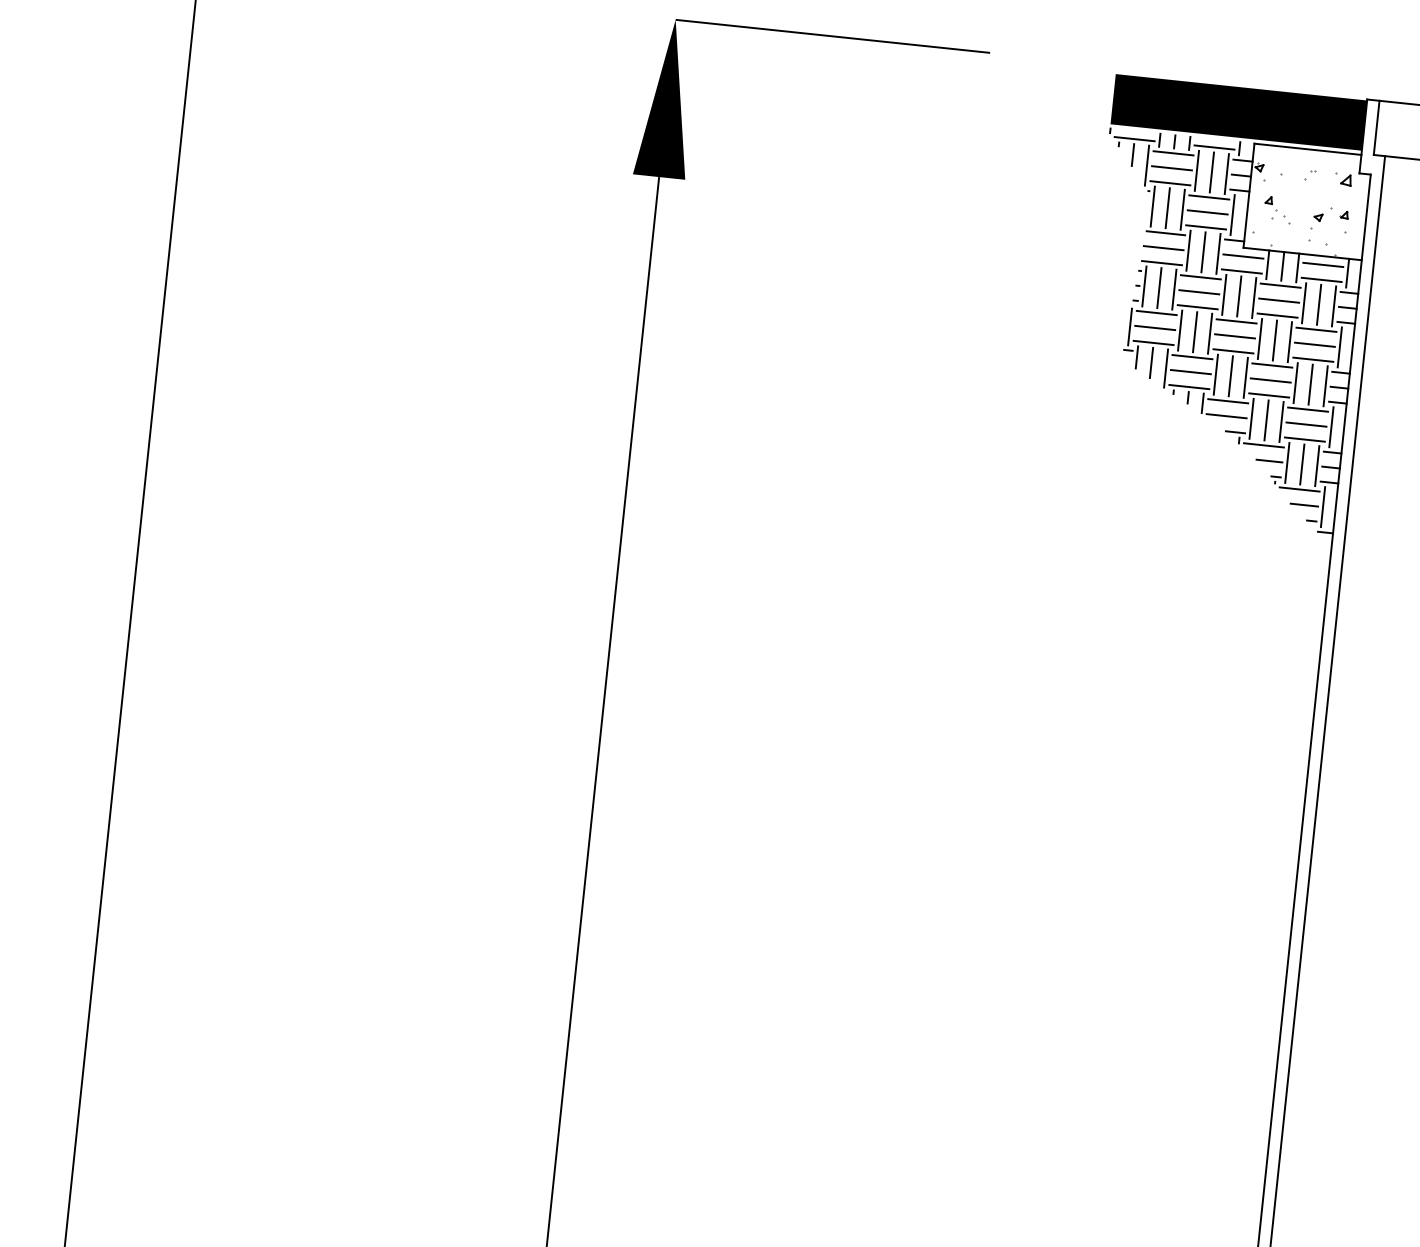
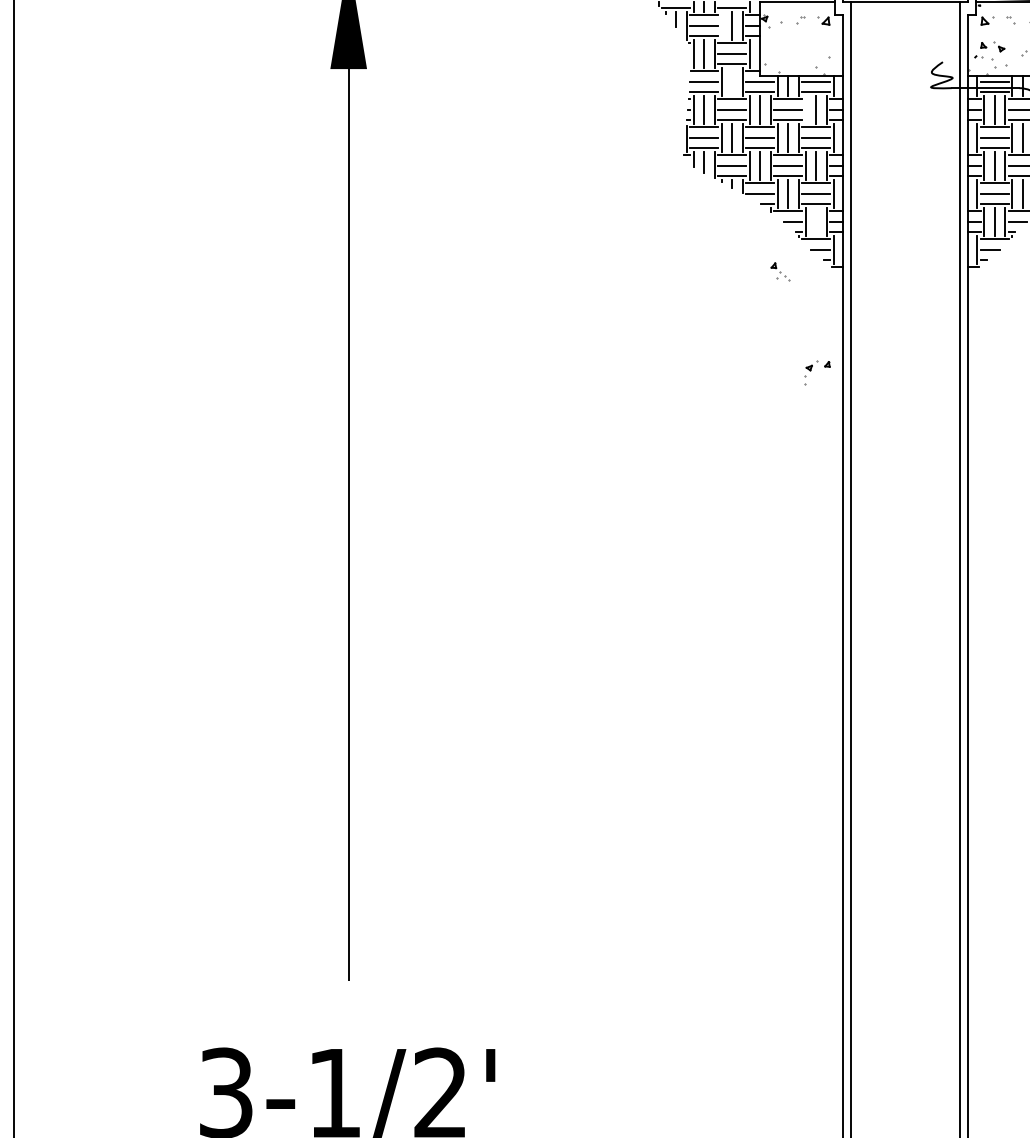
line: (1196, 170) -> (721, 25), removed
part: (1277, 209) -> (780, 271), moved
part: (1321, 221) -> (811, 370), moved
line: (1204, 252) -> (732, 81), removed
line: (1303, 303) -> (805, 109), removed
line: (1302, 464) -> (816, 221), removed

